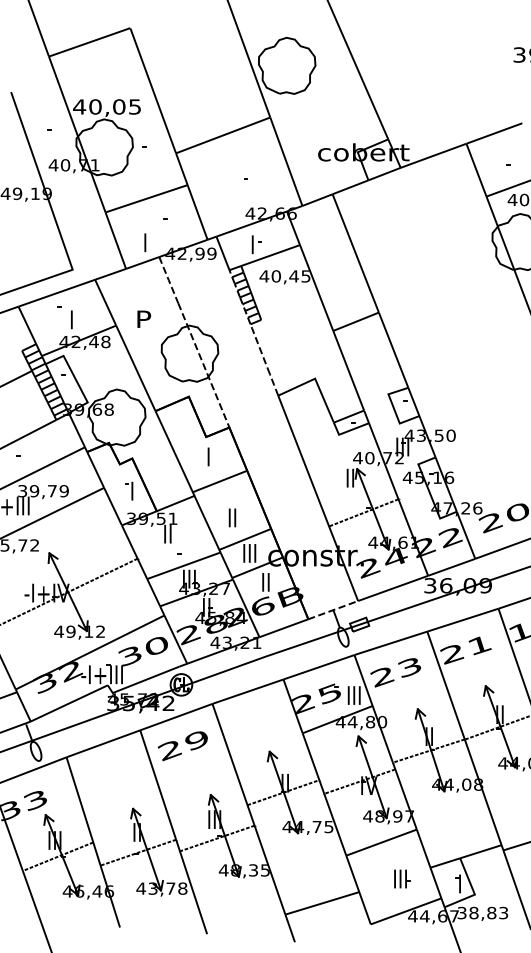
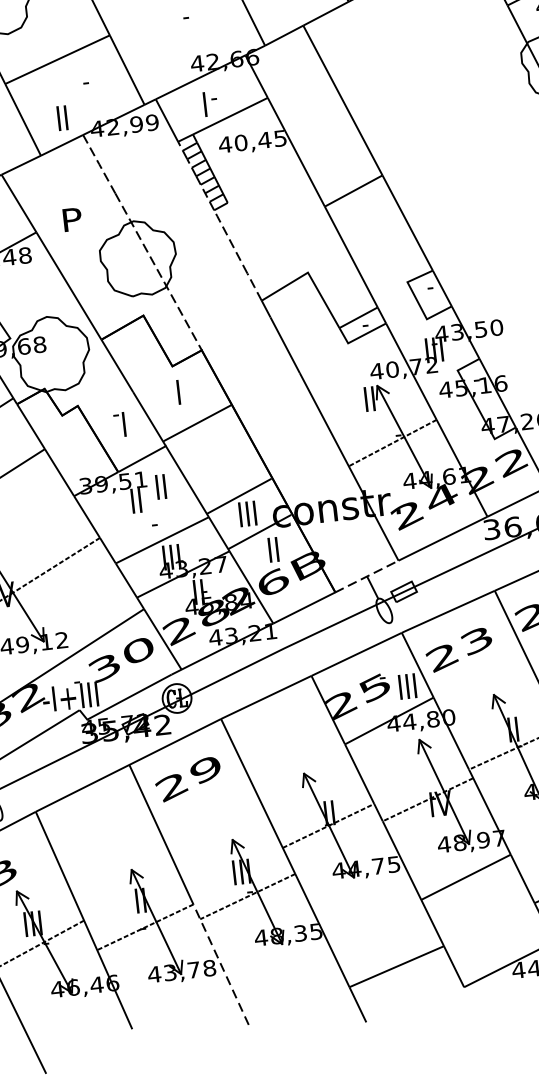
text: (144, 242) -> (61, 117), I -> II
part: (129, 490) -> (120, 423), moved
text: (232, 517) -> (161, 486), moved
part: (402, 878) -> (499, 921), removed
line: (191, 886) -> (220, 964), solid -> dashed

